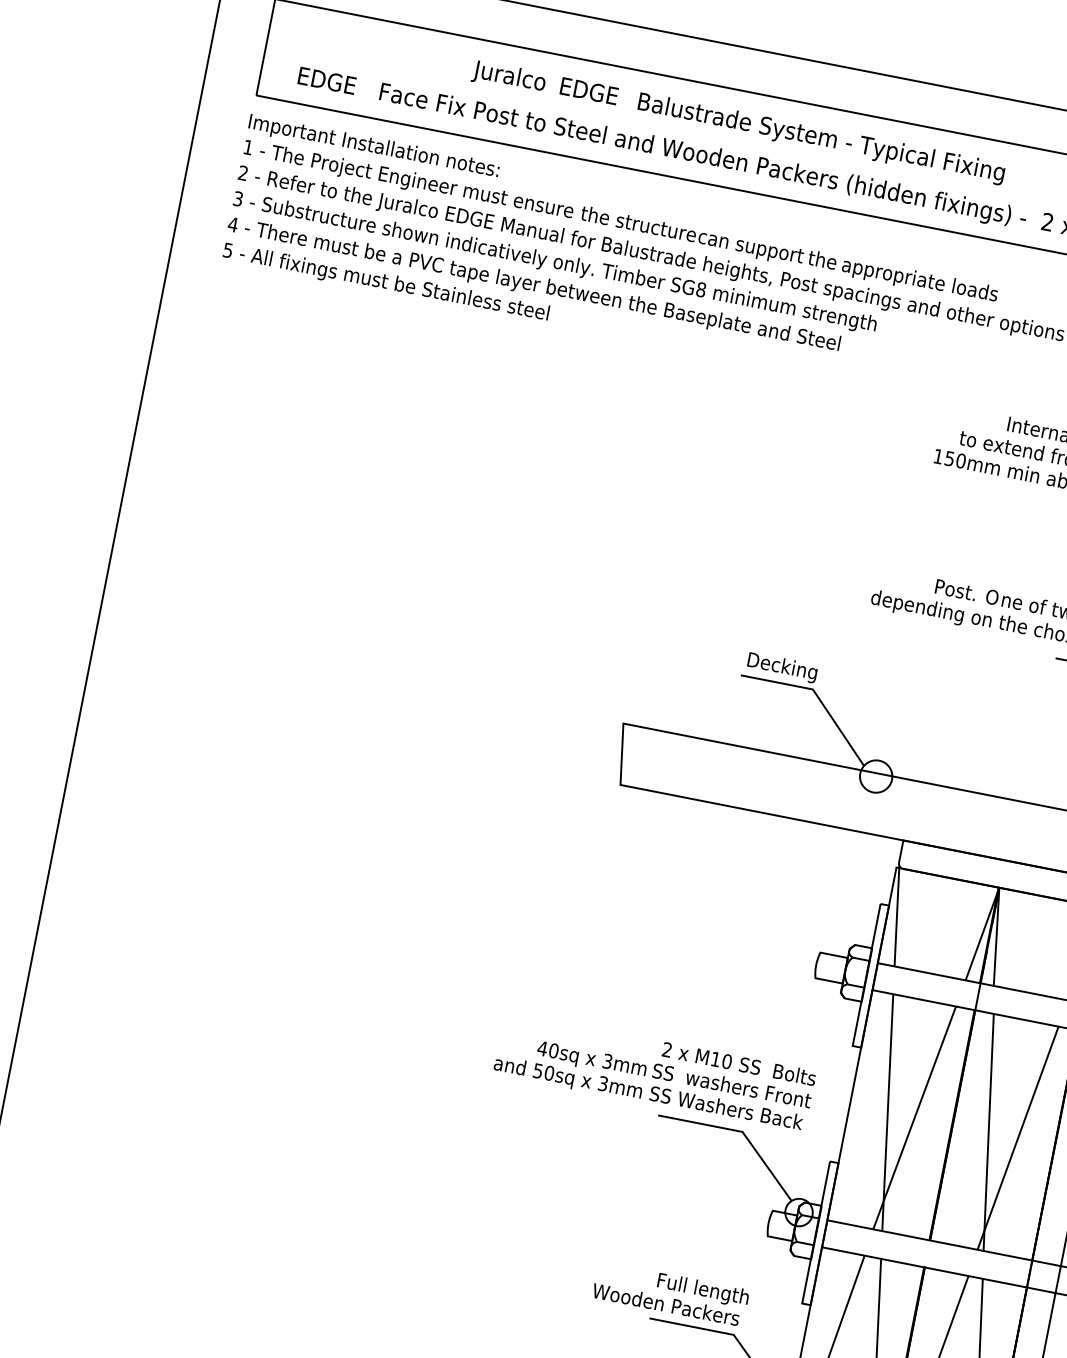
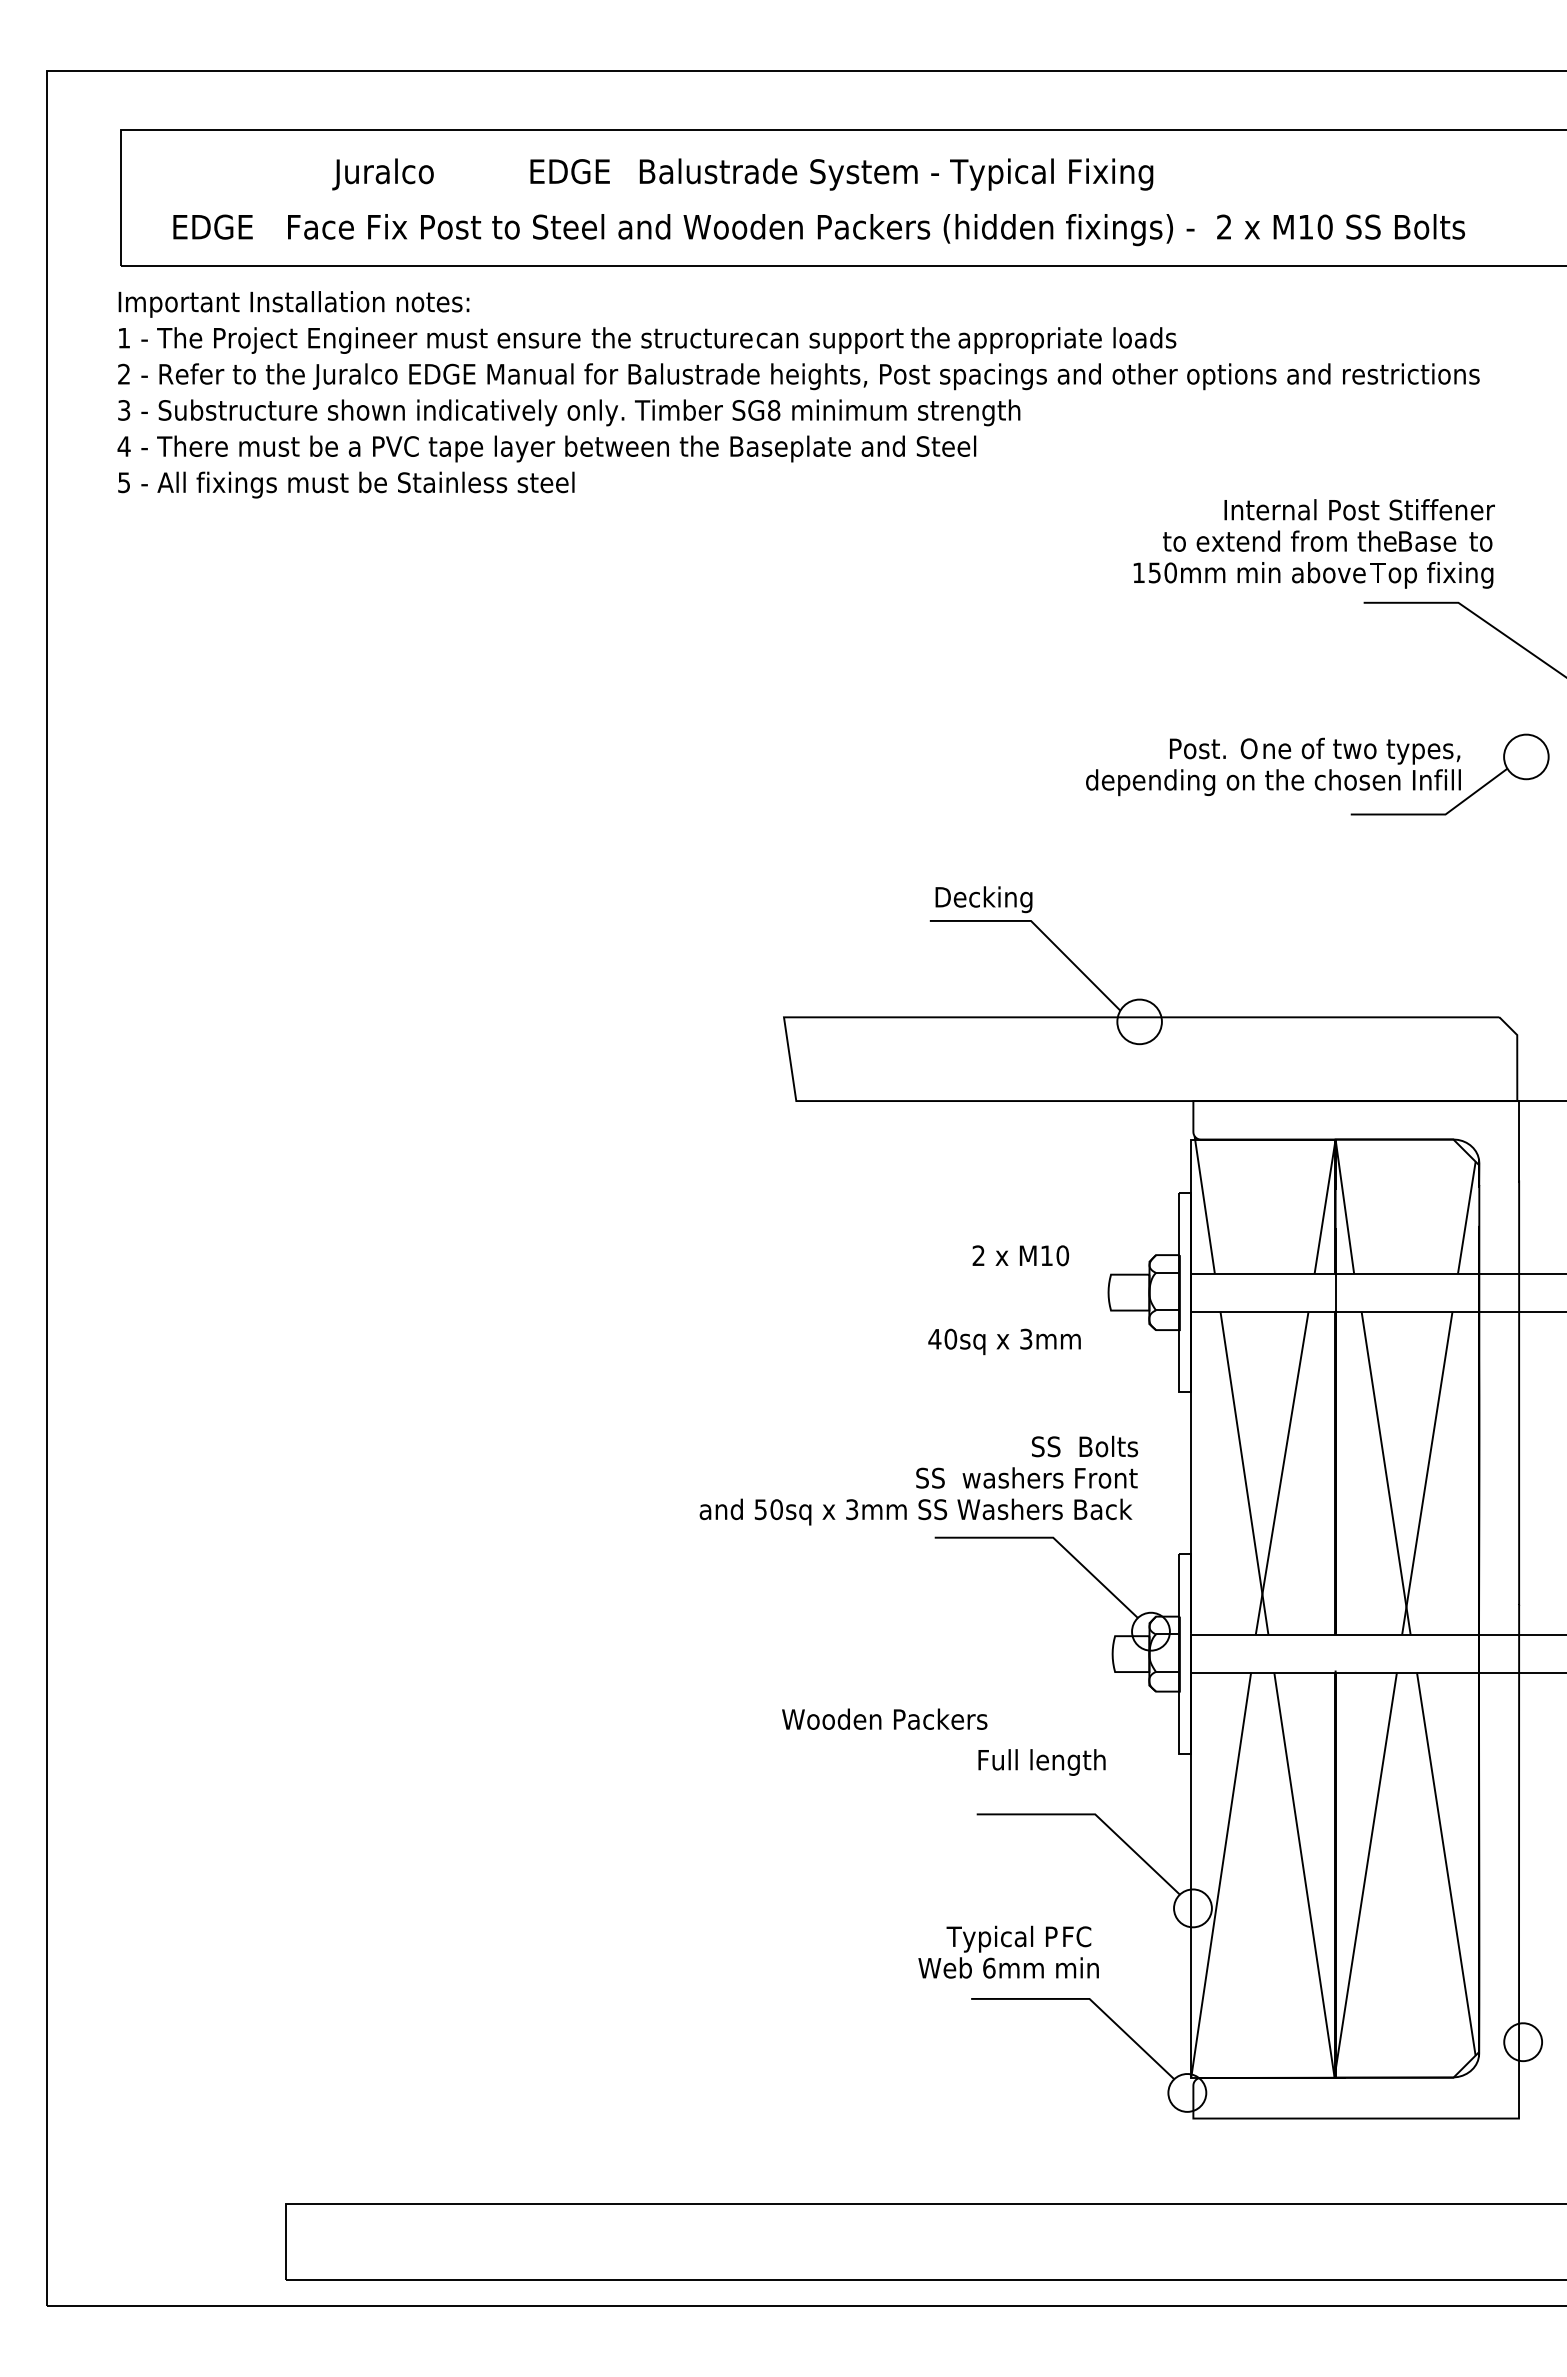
text: (508, 77) -> (382, 174), moved
text: (697, 1055) -> (1020, 1255), moved
text: (591, 1060) -> (1004, 1341), moved
text: (666, 1303) -> (884, 1718), moved

